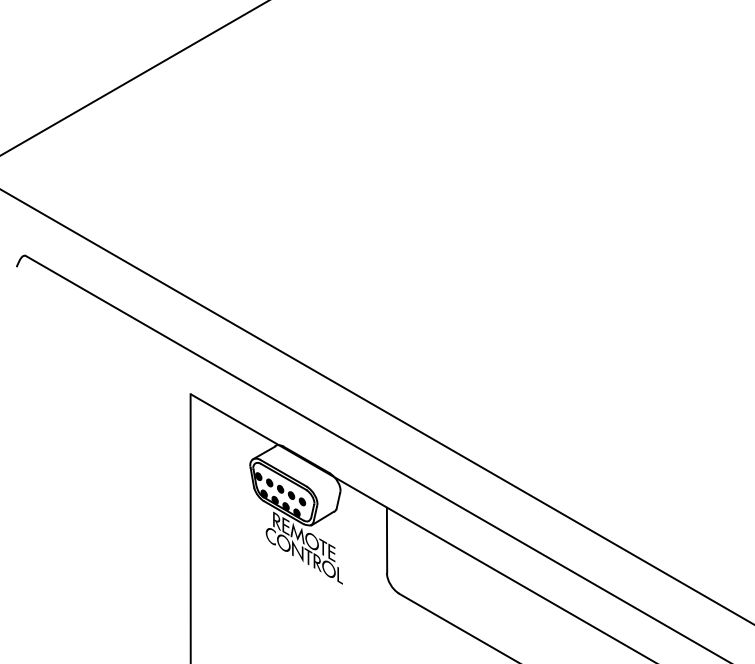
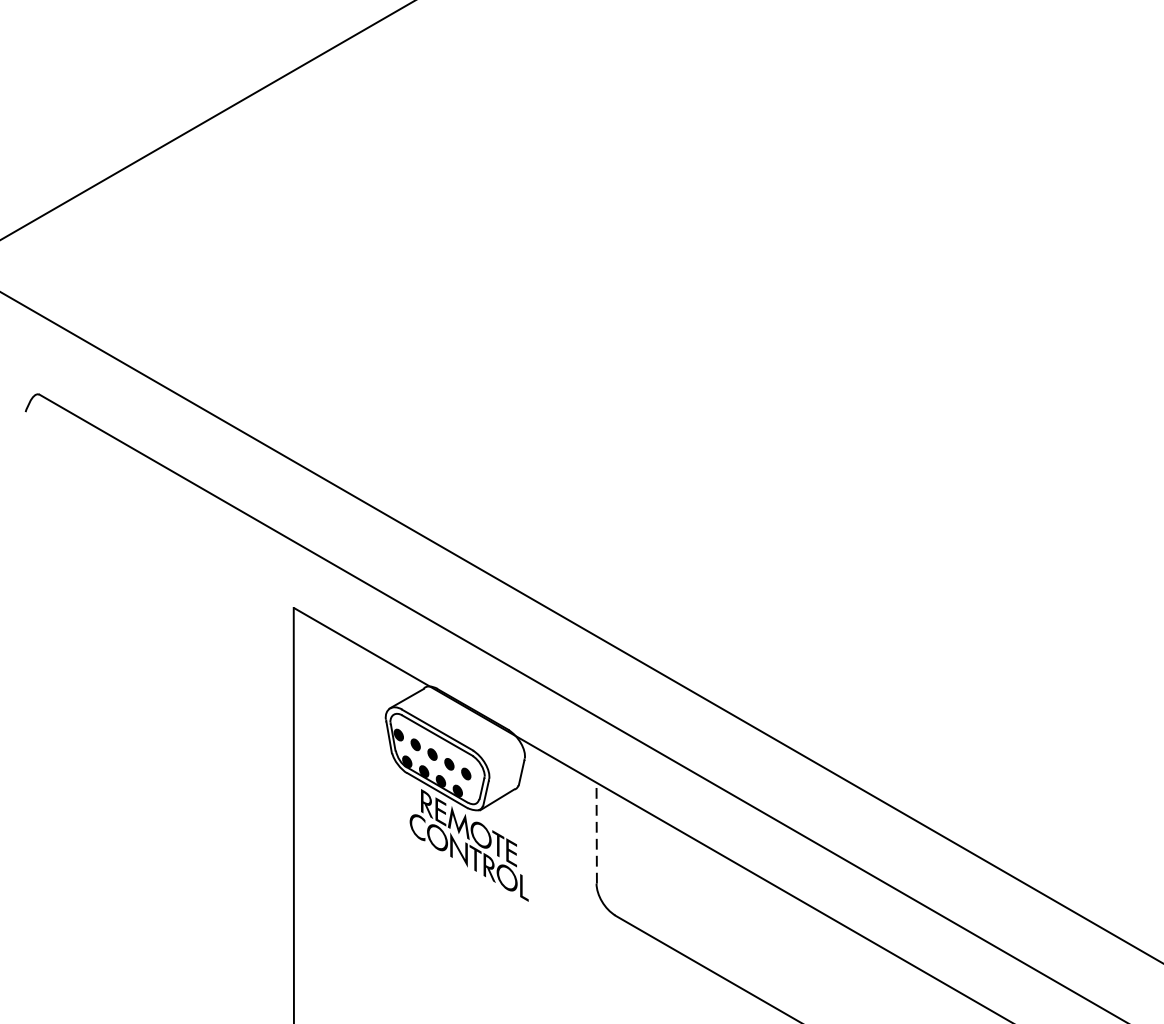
line: (387, 540) -> (597, 833), solid -> dashed

